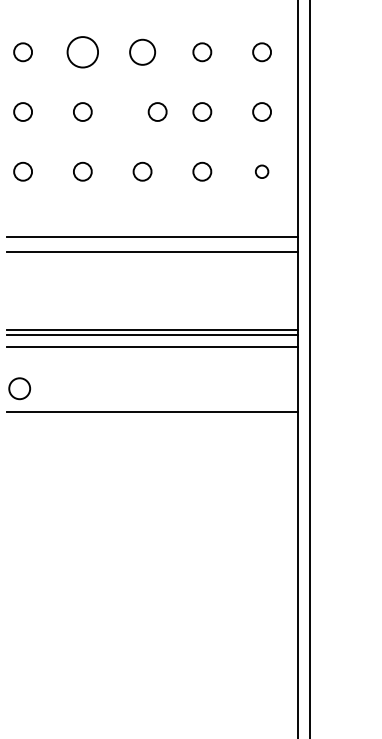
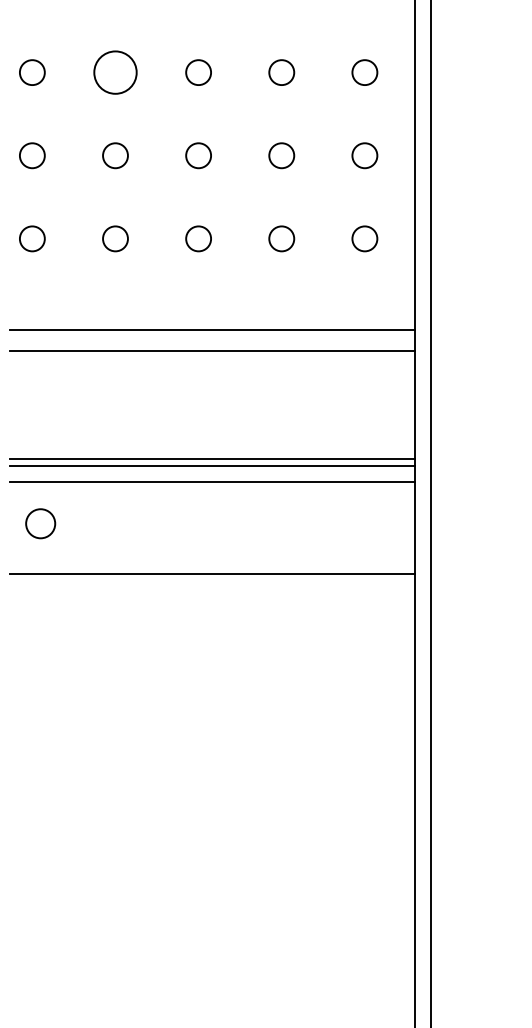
circle: (142, 52) -> (198, 72), size x0.71
circle: (157, 111) -> (198, 155), moved
circle: (261, 171) -> (364, 238), size x1.43
circle: (19, 388) -> (40, 523), moved

